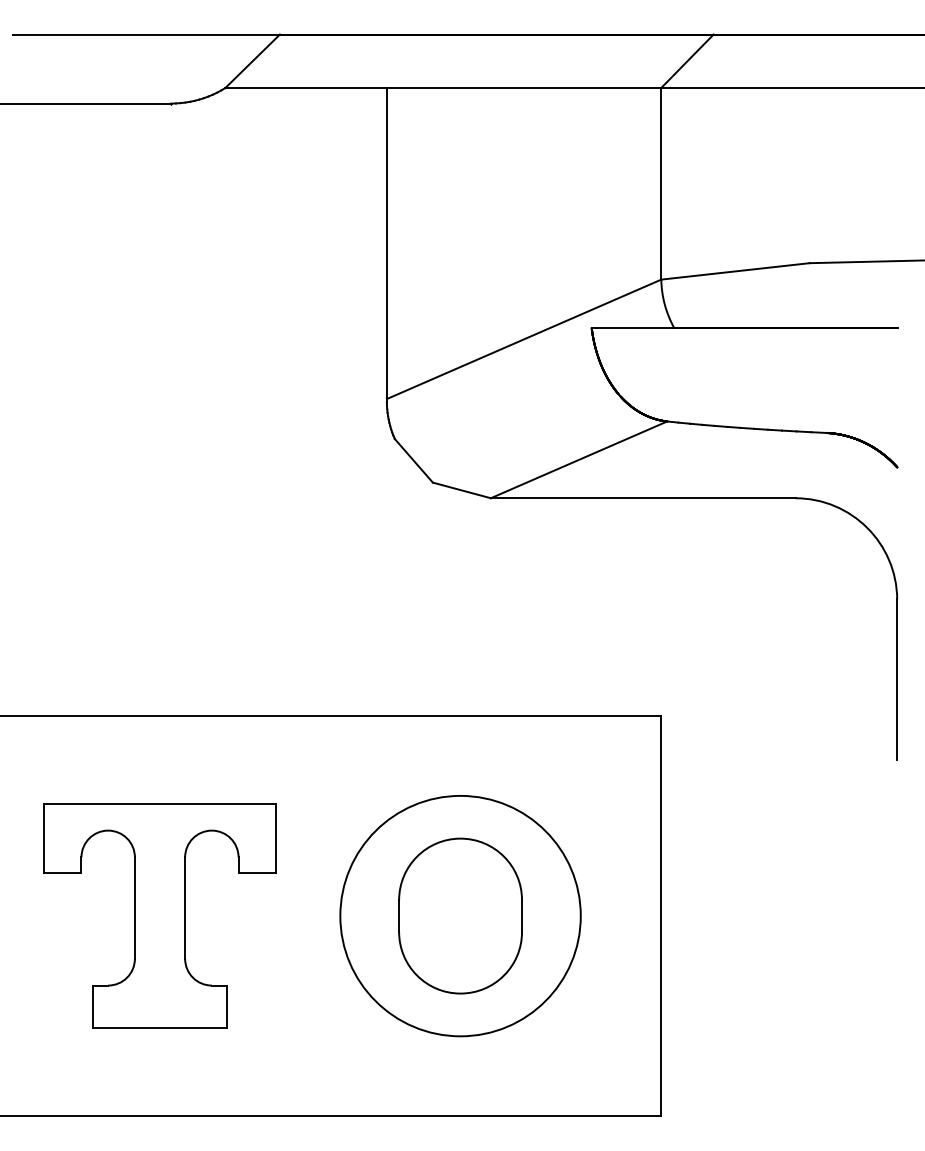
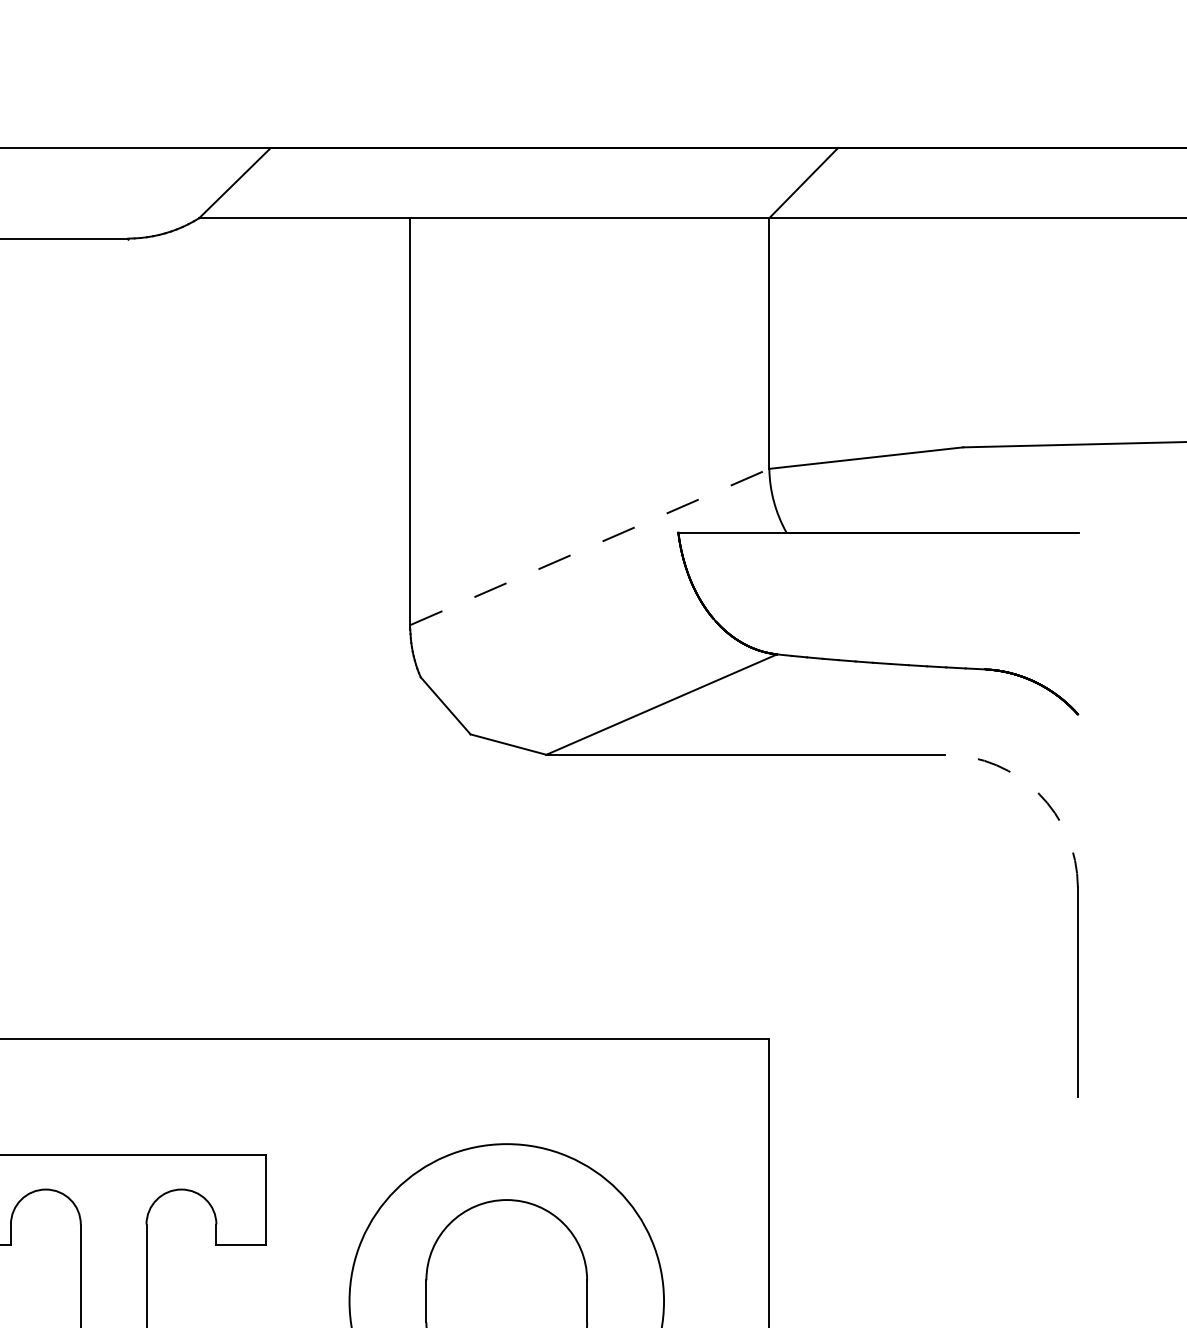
line: (524, 339) -> (590, 547), solid -> dashed
arc: (867, 527) -> (1039, 793), solid -> dashed

